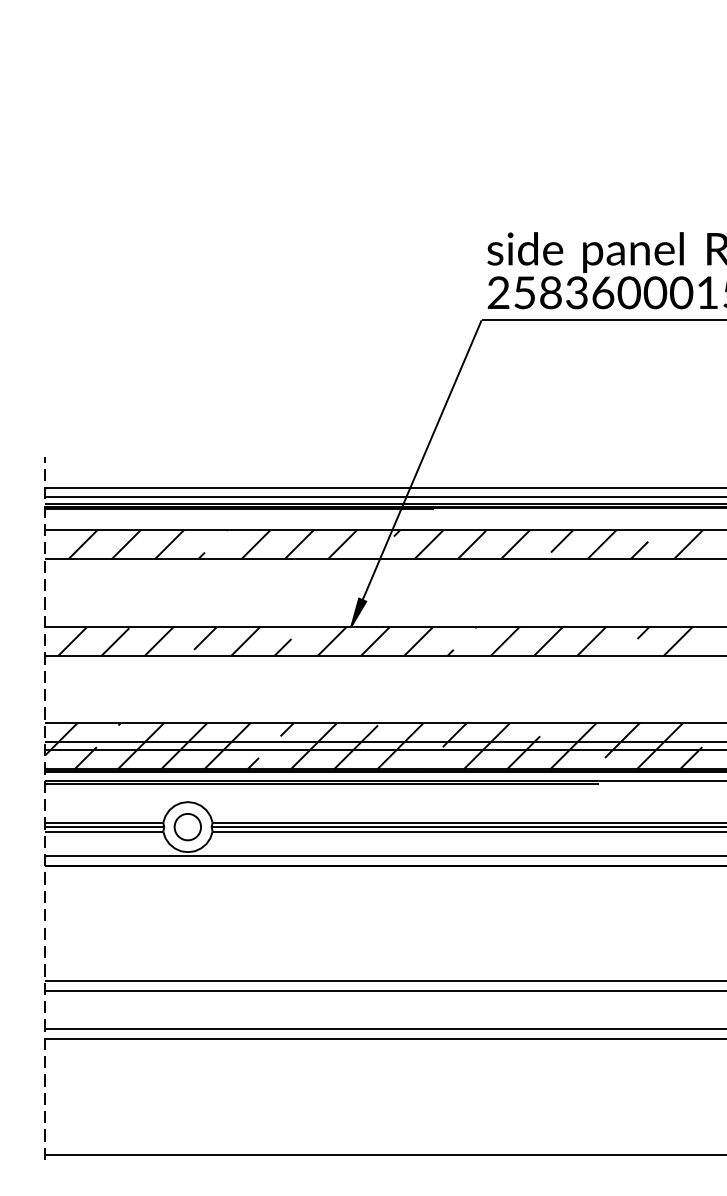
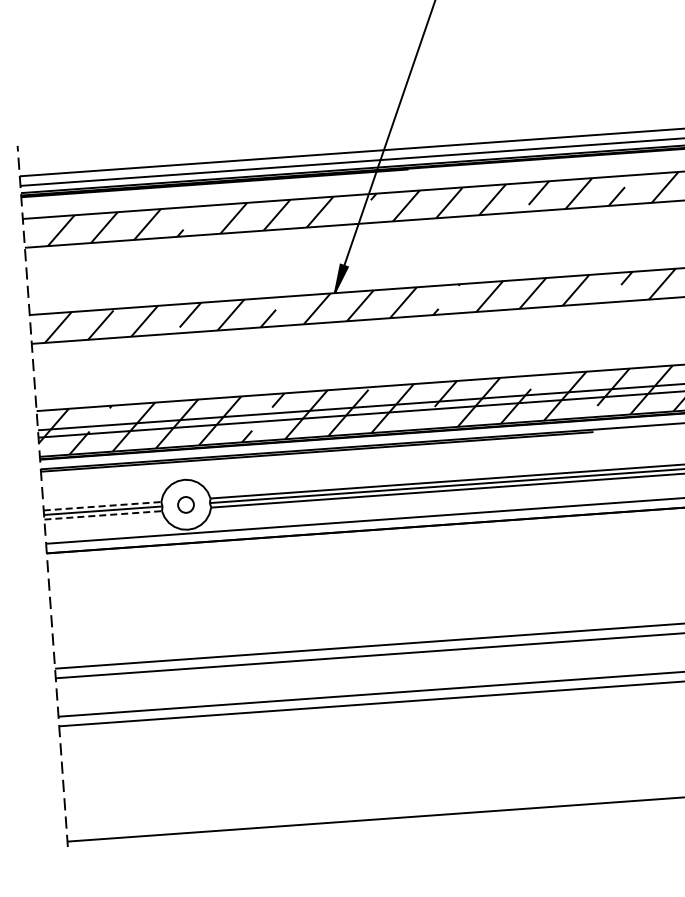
line: (104, 822) -> (102, 506), solid -> dashed
circle: (187, 827) -> (185, 505), size x0.6
line: (104, 831) -> (103, 515), solid -> dashed

